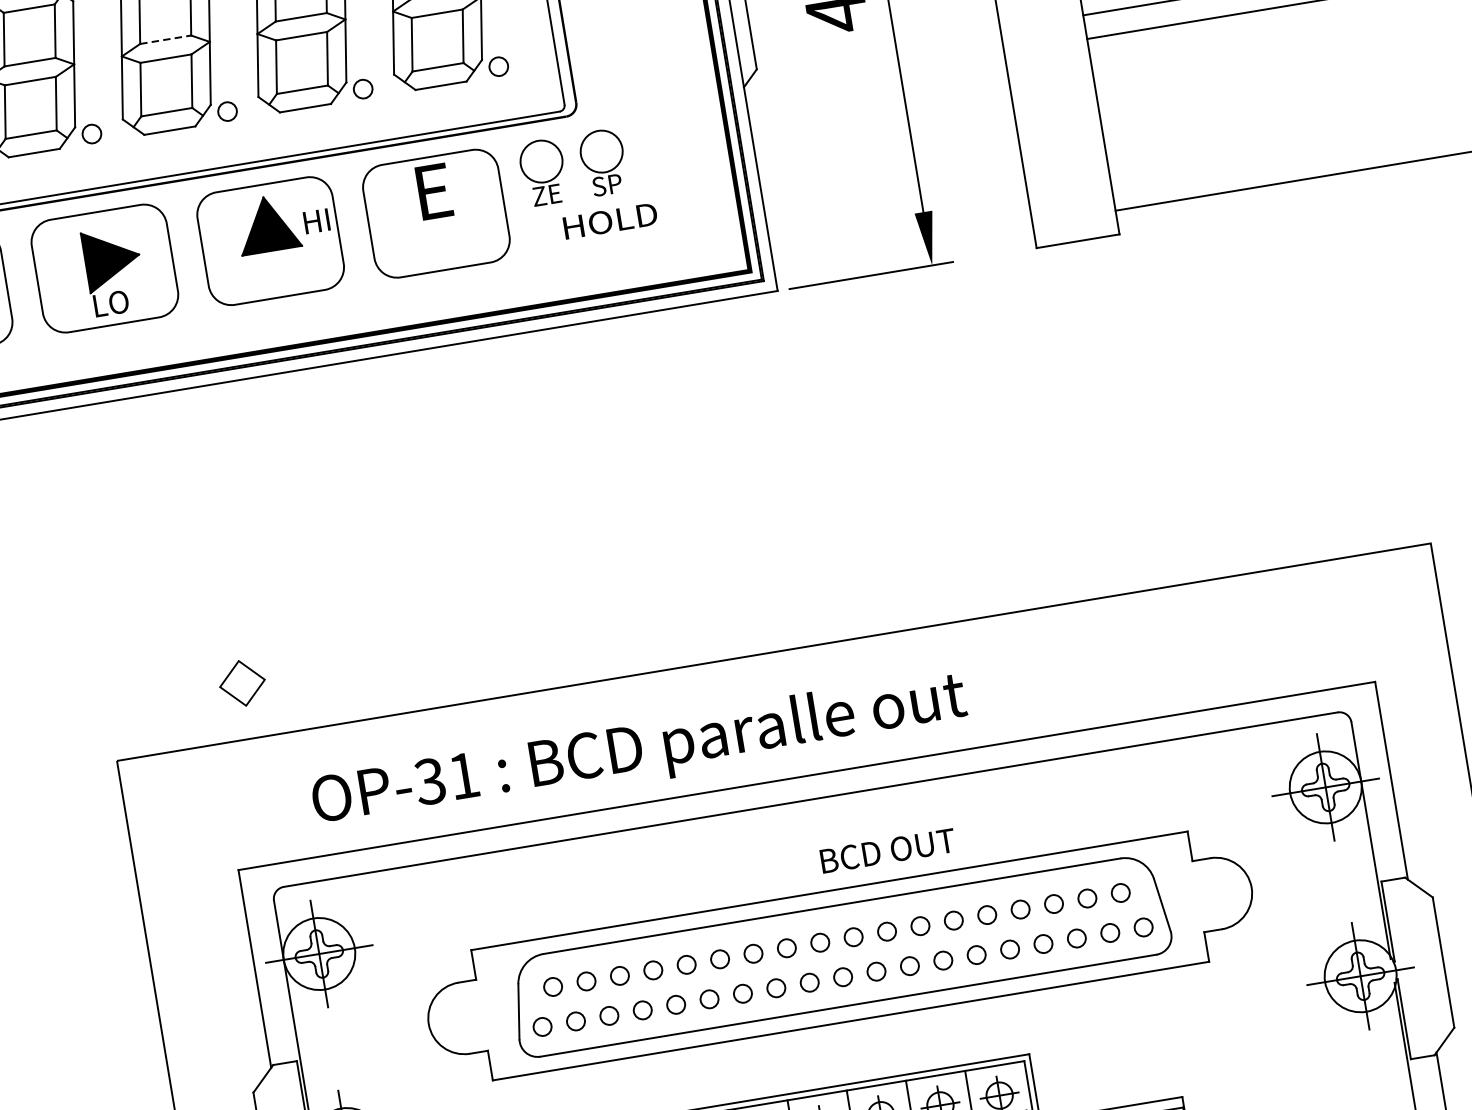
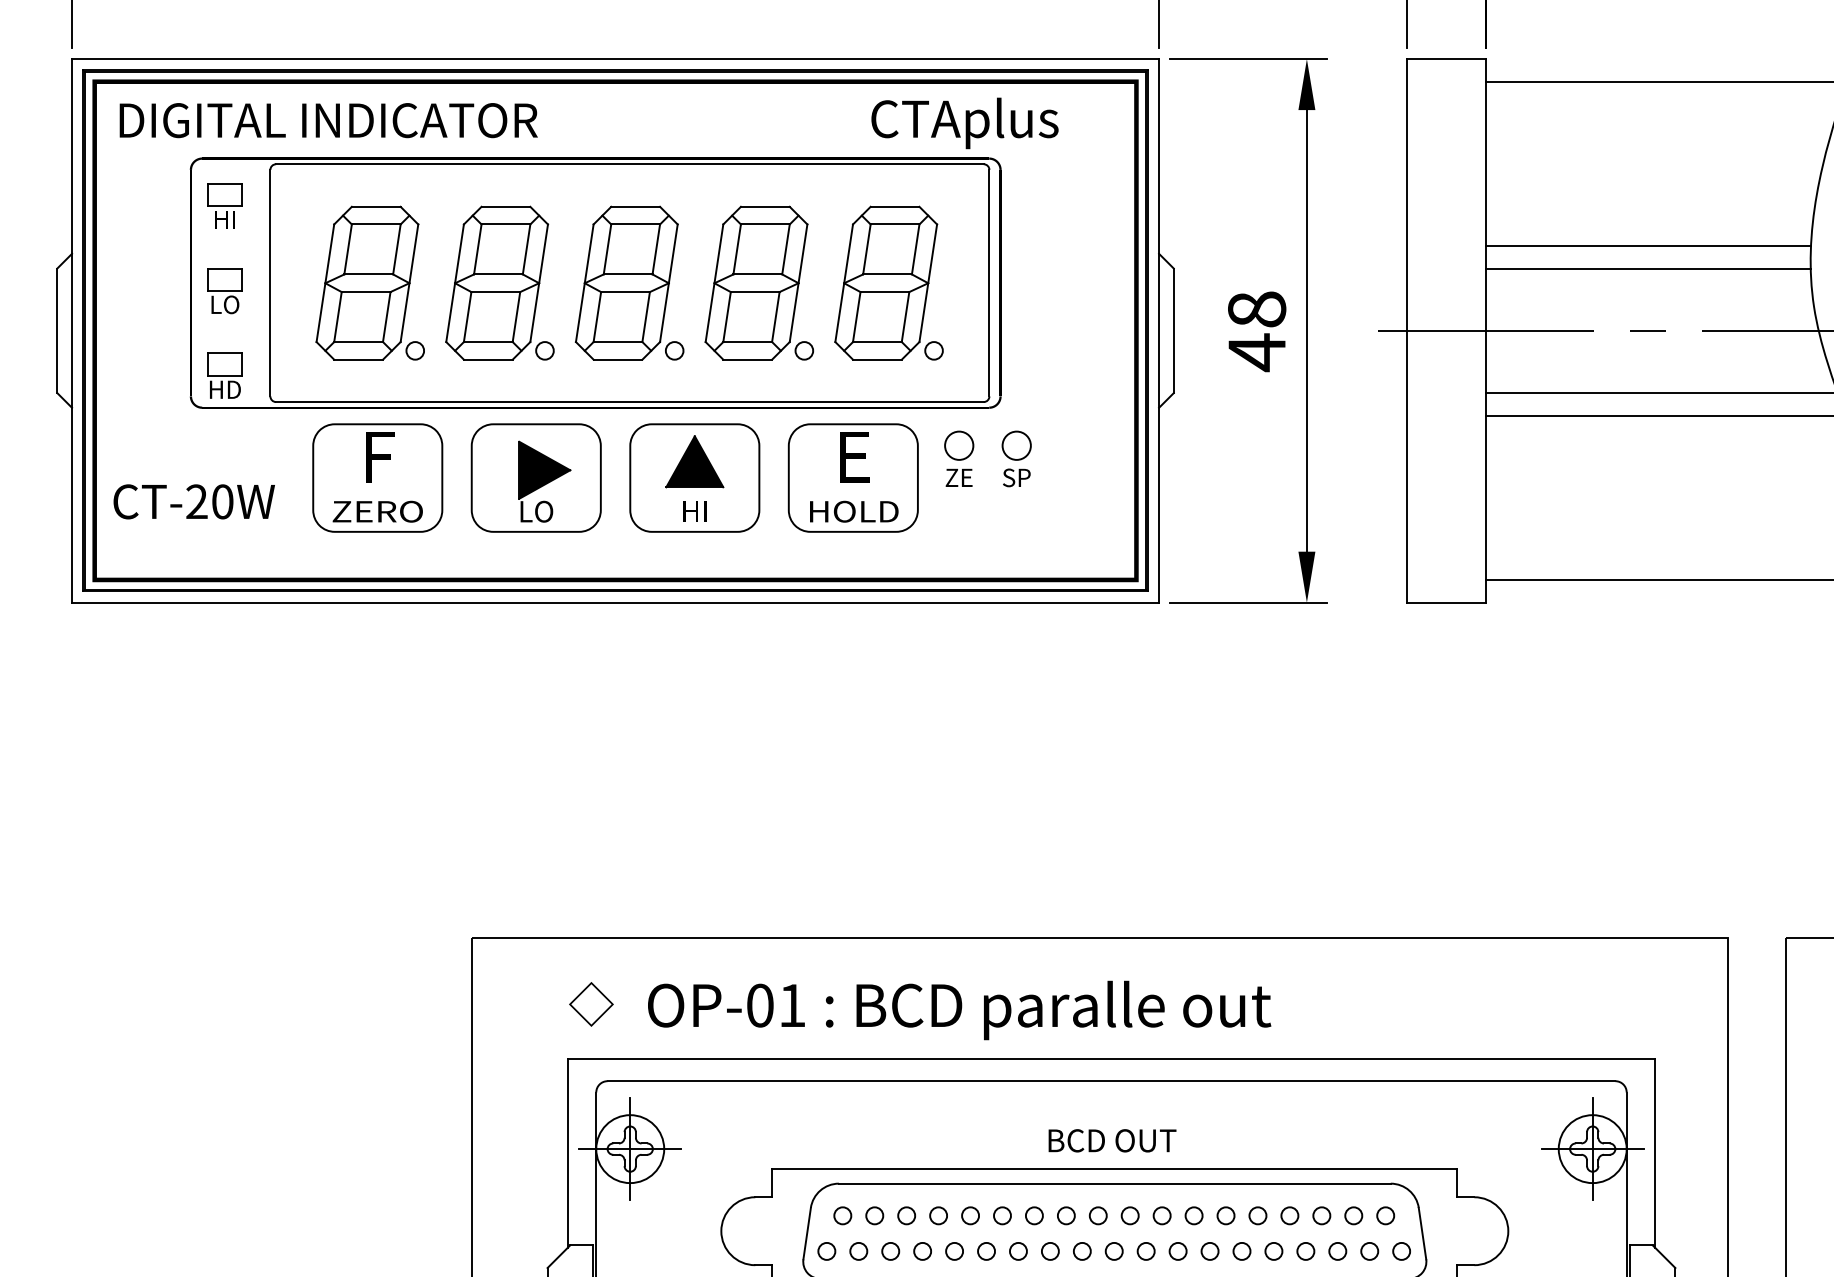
line: (166, 39) -> (628, 274), dashed -> solid
circle: (601, 151) -> (1016, 445), size x0.71
circle: (541, 161) -> (959, 445), size x0.71
text: (610, 220) -> (854, 511), moved
text: (316, 221) -> (694, 511), moved
text: (242, 683) -> (591, 1004), moved
text: (429, 781) -> (759, 1005), OP-31 -> OP-01
text: (887, 850) -> (1112, 1140), moved

